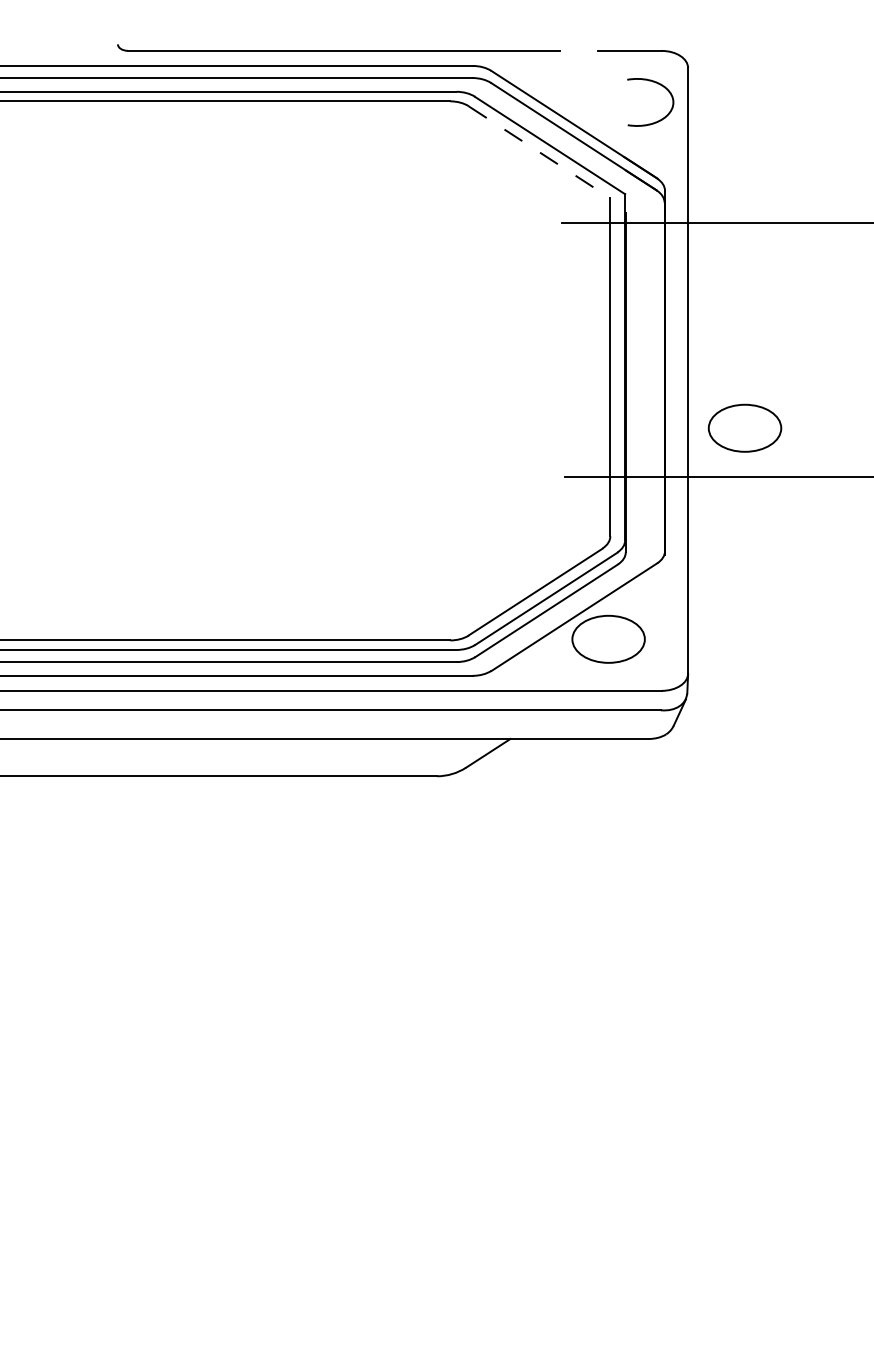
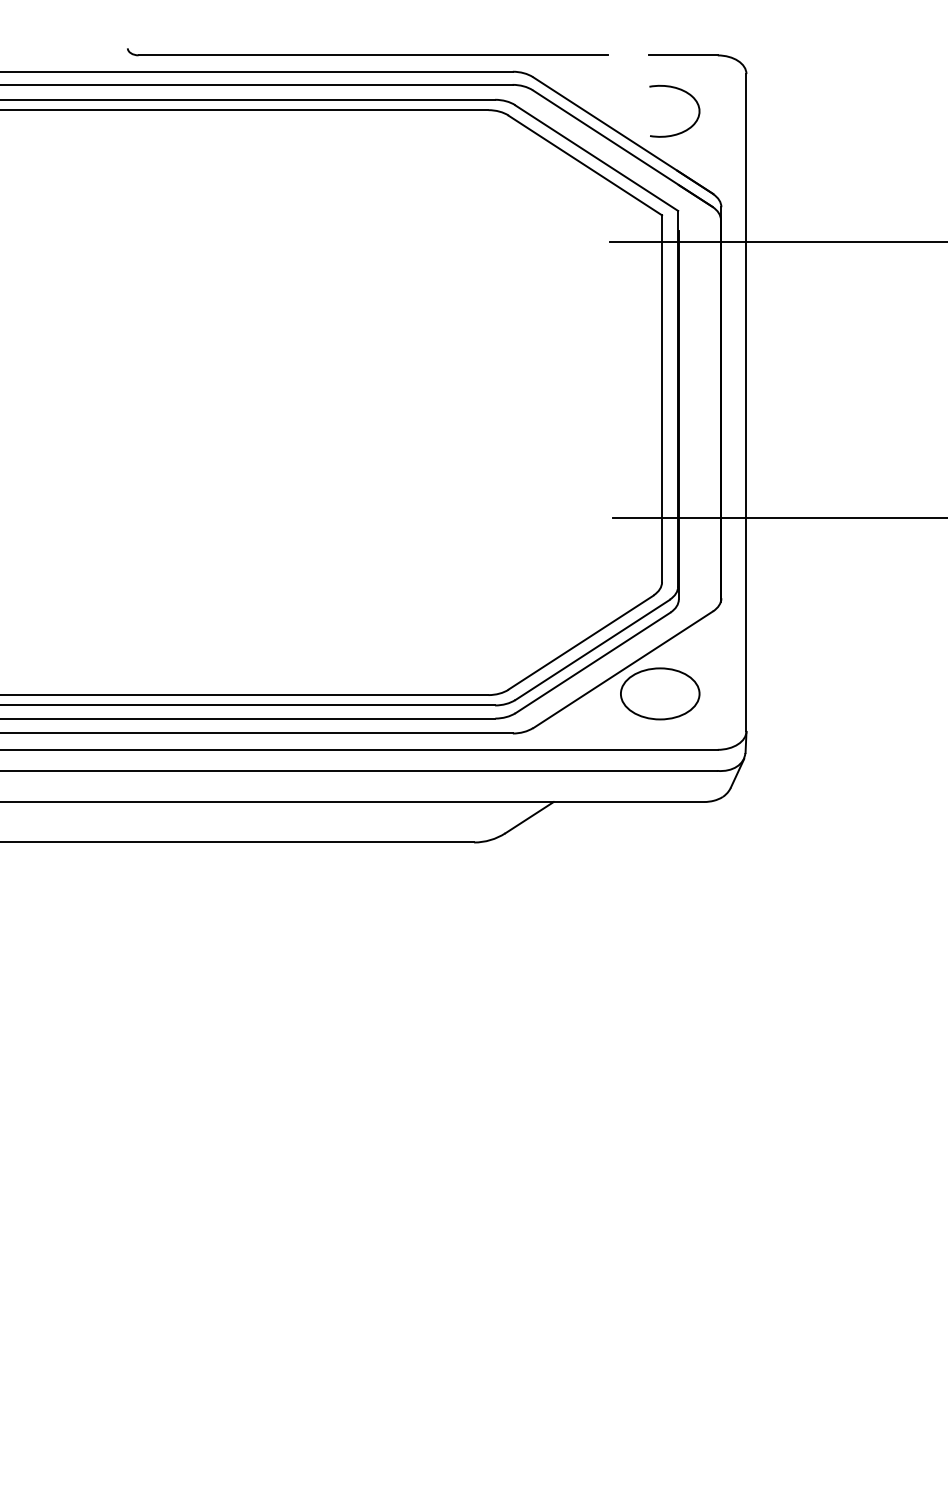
curve: (659, 85) -> (684, 92), moved
line: (539, 152) -> (585, 165), dashed -> solid
part: (745, 427) -> (808, 464), removed

